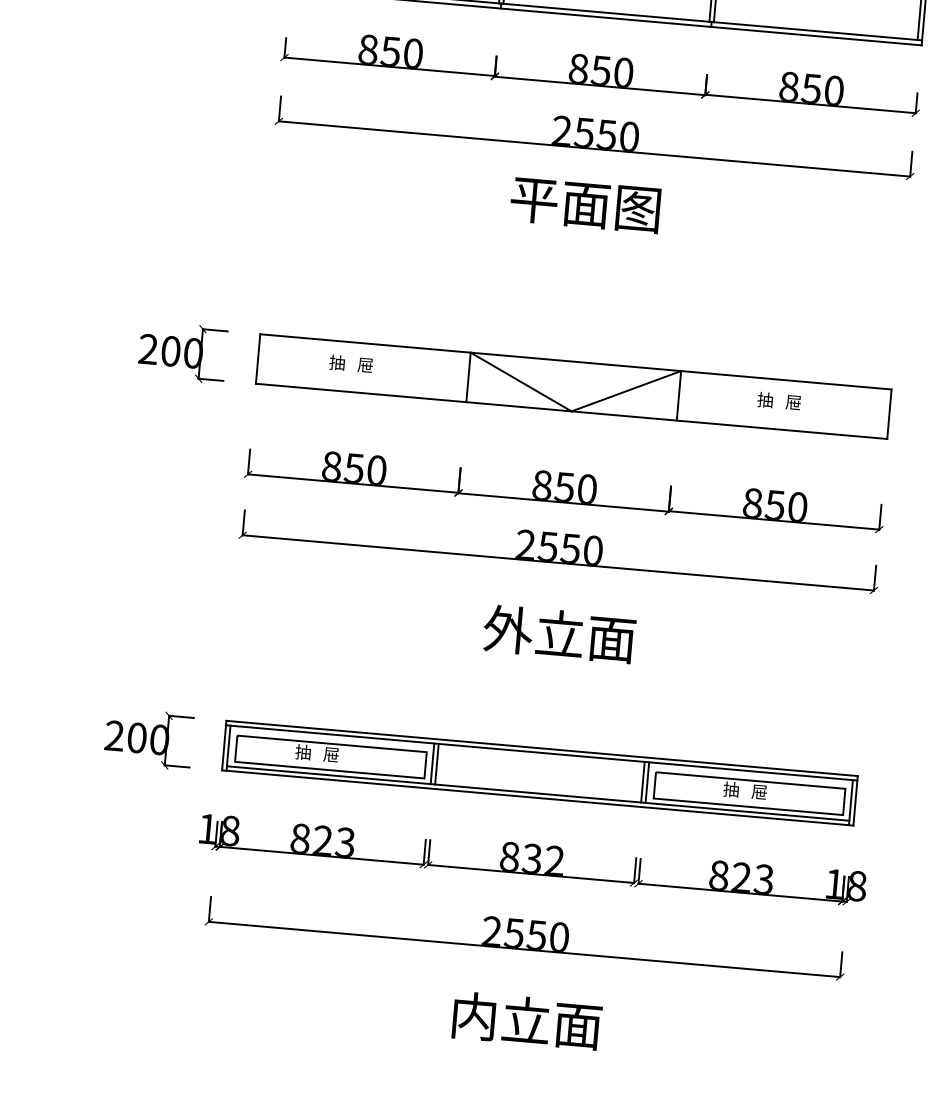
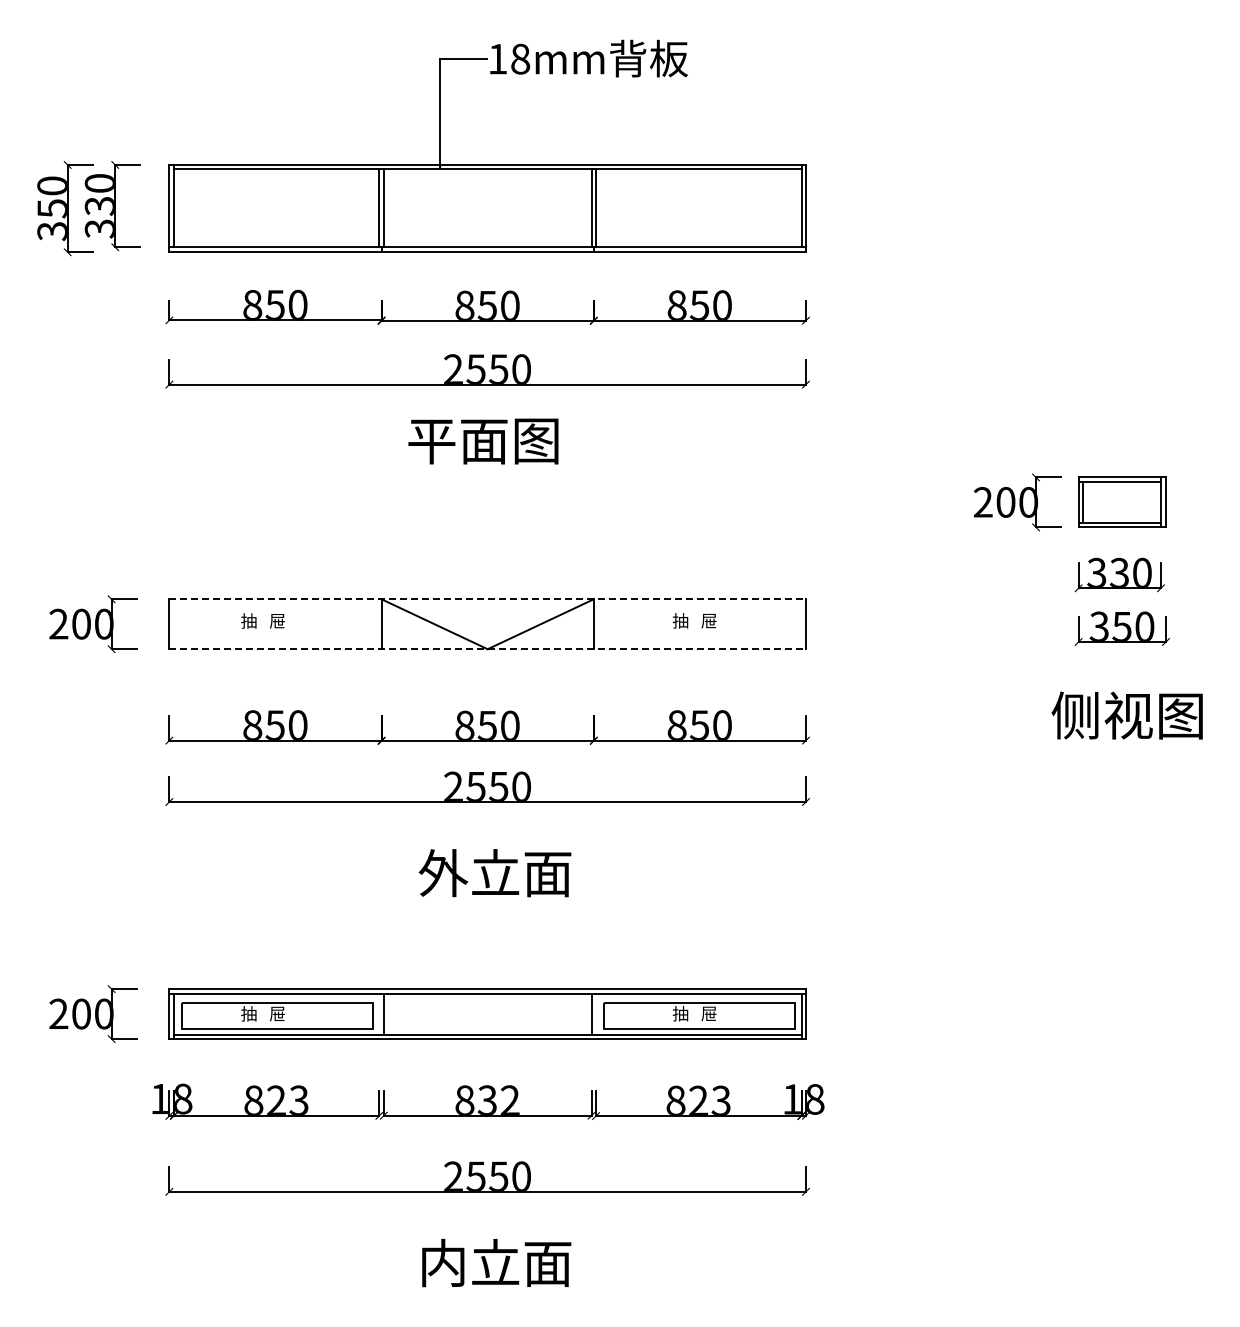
line: (576, 362) -> (488, 599), solid -> dashed
line: (572, 411) -> (488, 649), solid -> dashed
line: (432, 763) -> (379, 1013), removed
line: (647, 782) -> (596, 1013), removed

